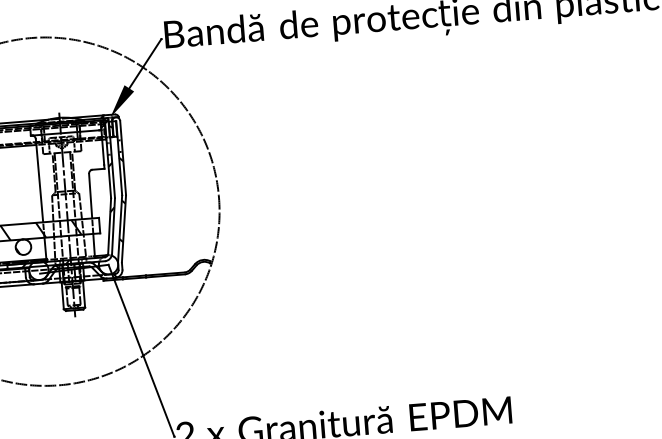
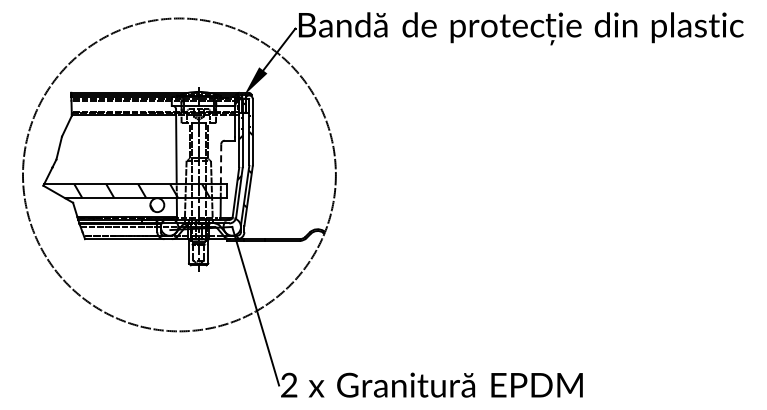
line: (91, 195) -> (221, 163), solid -> dashed

